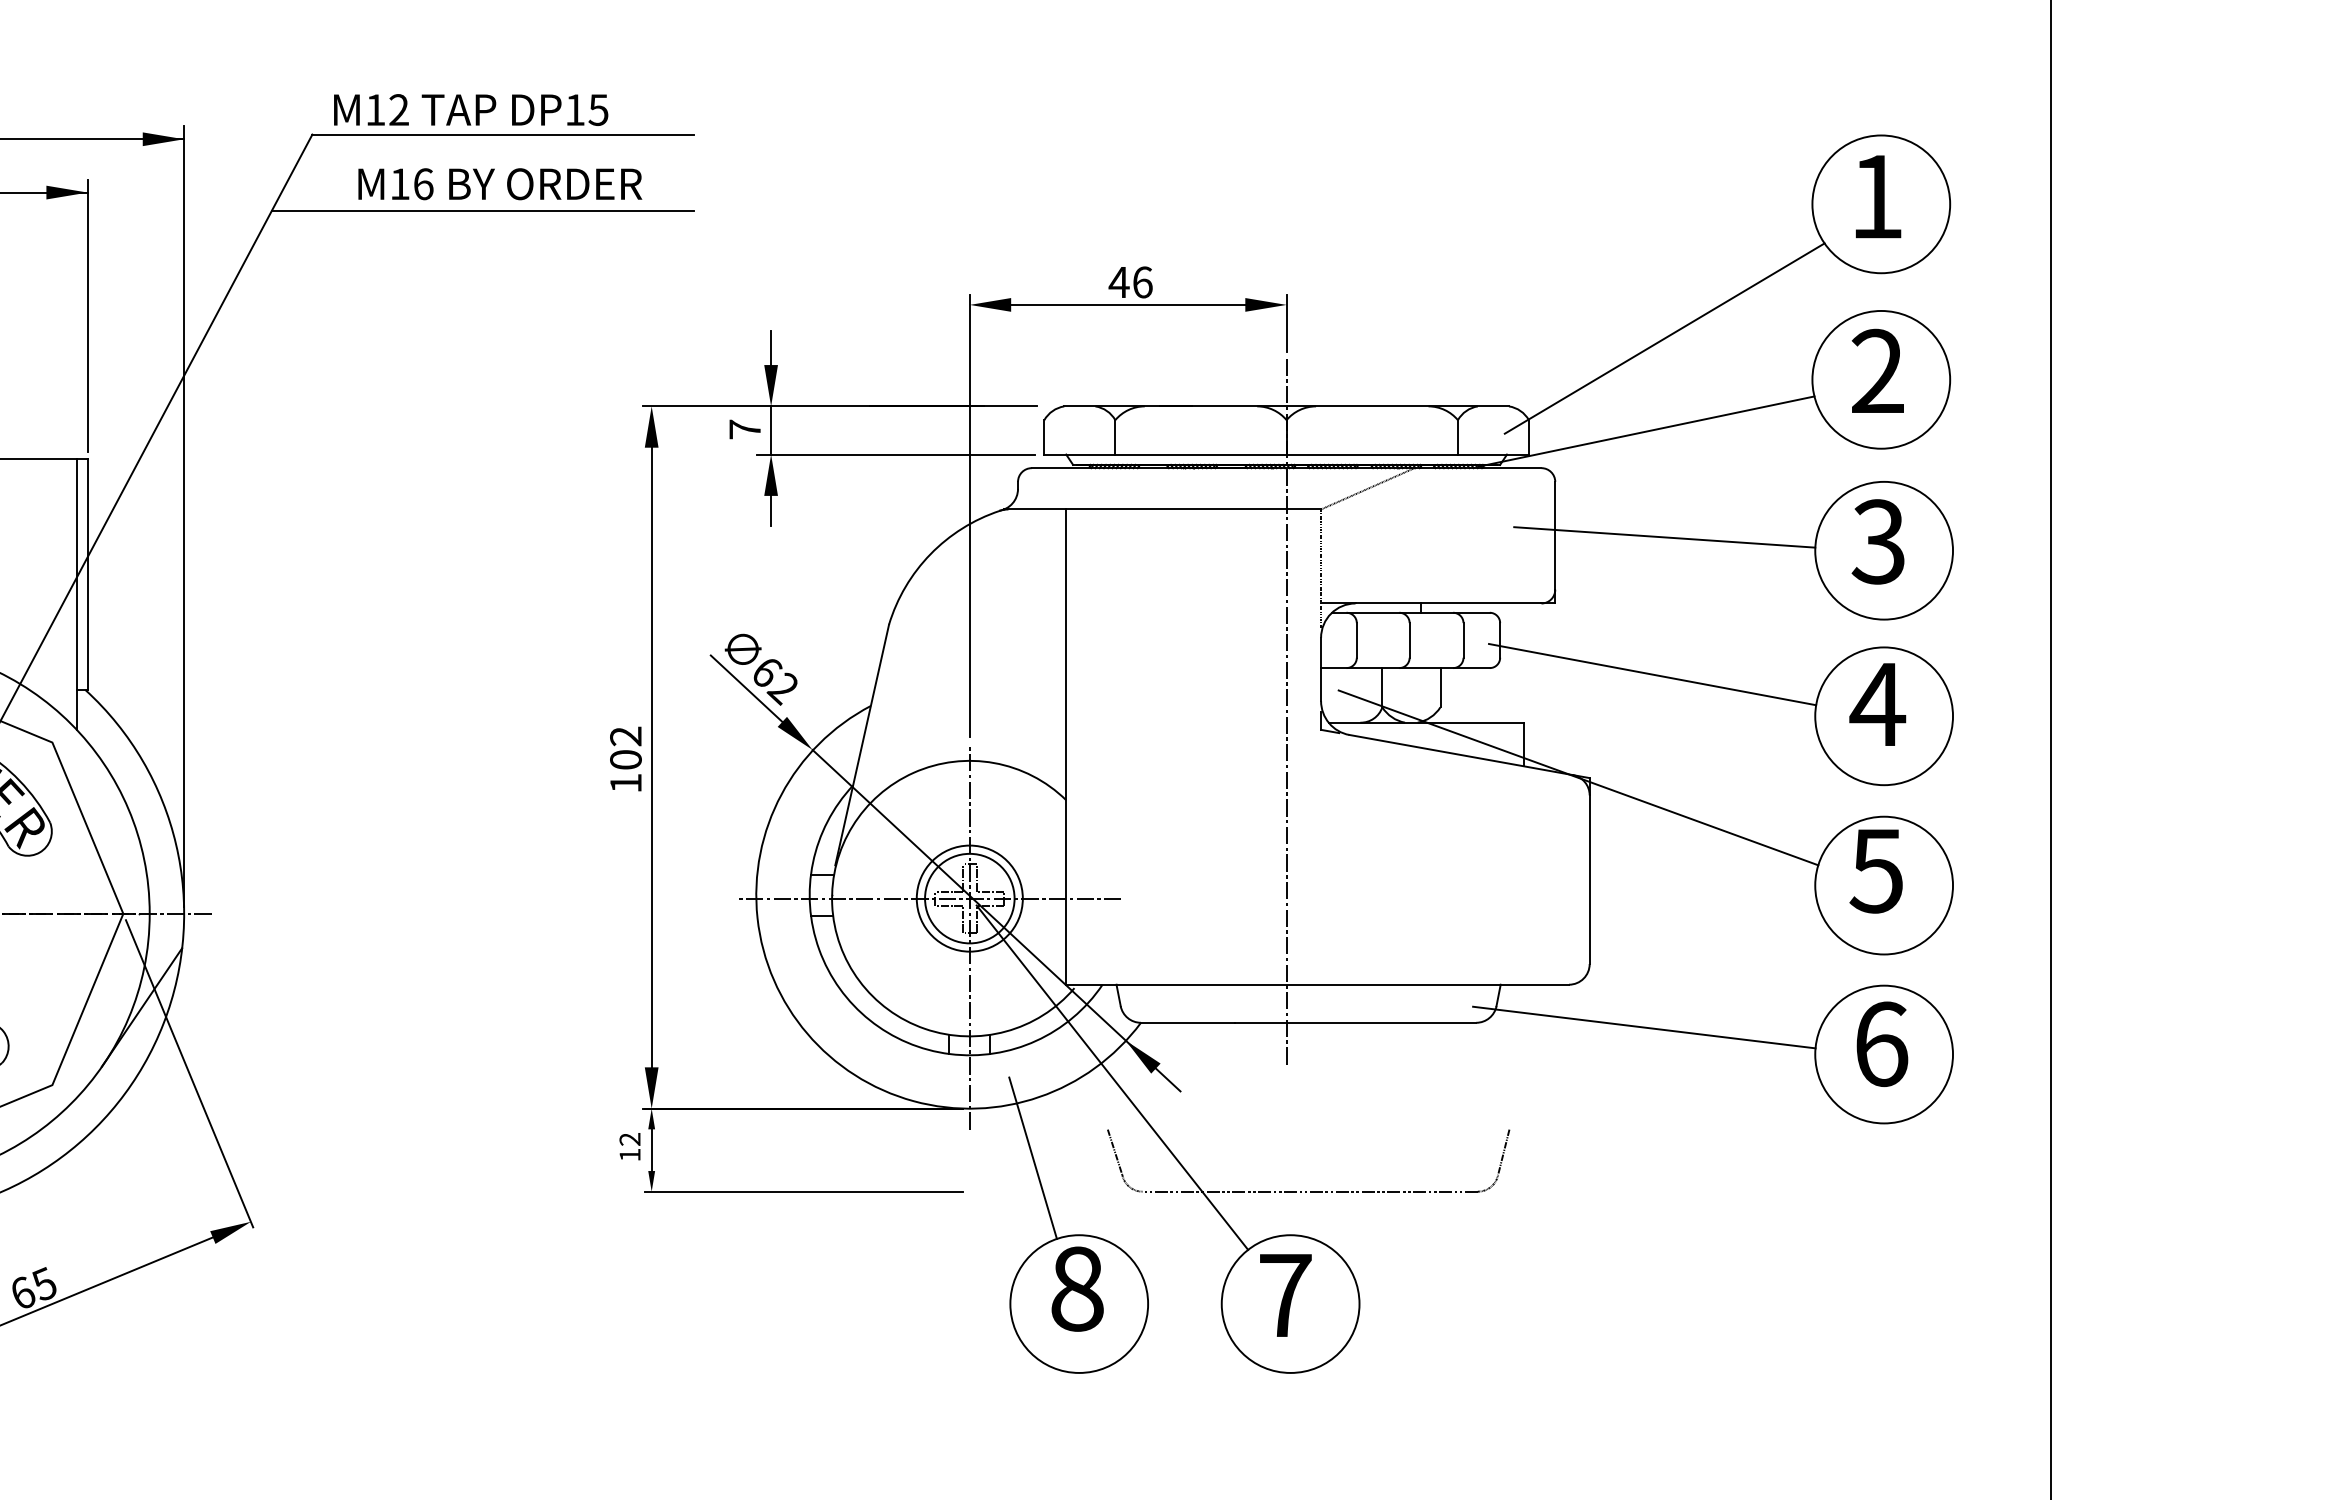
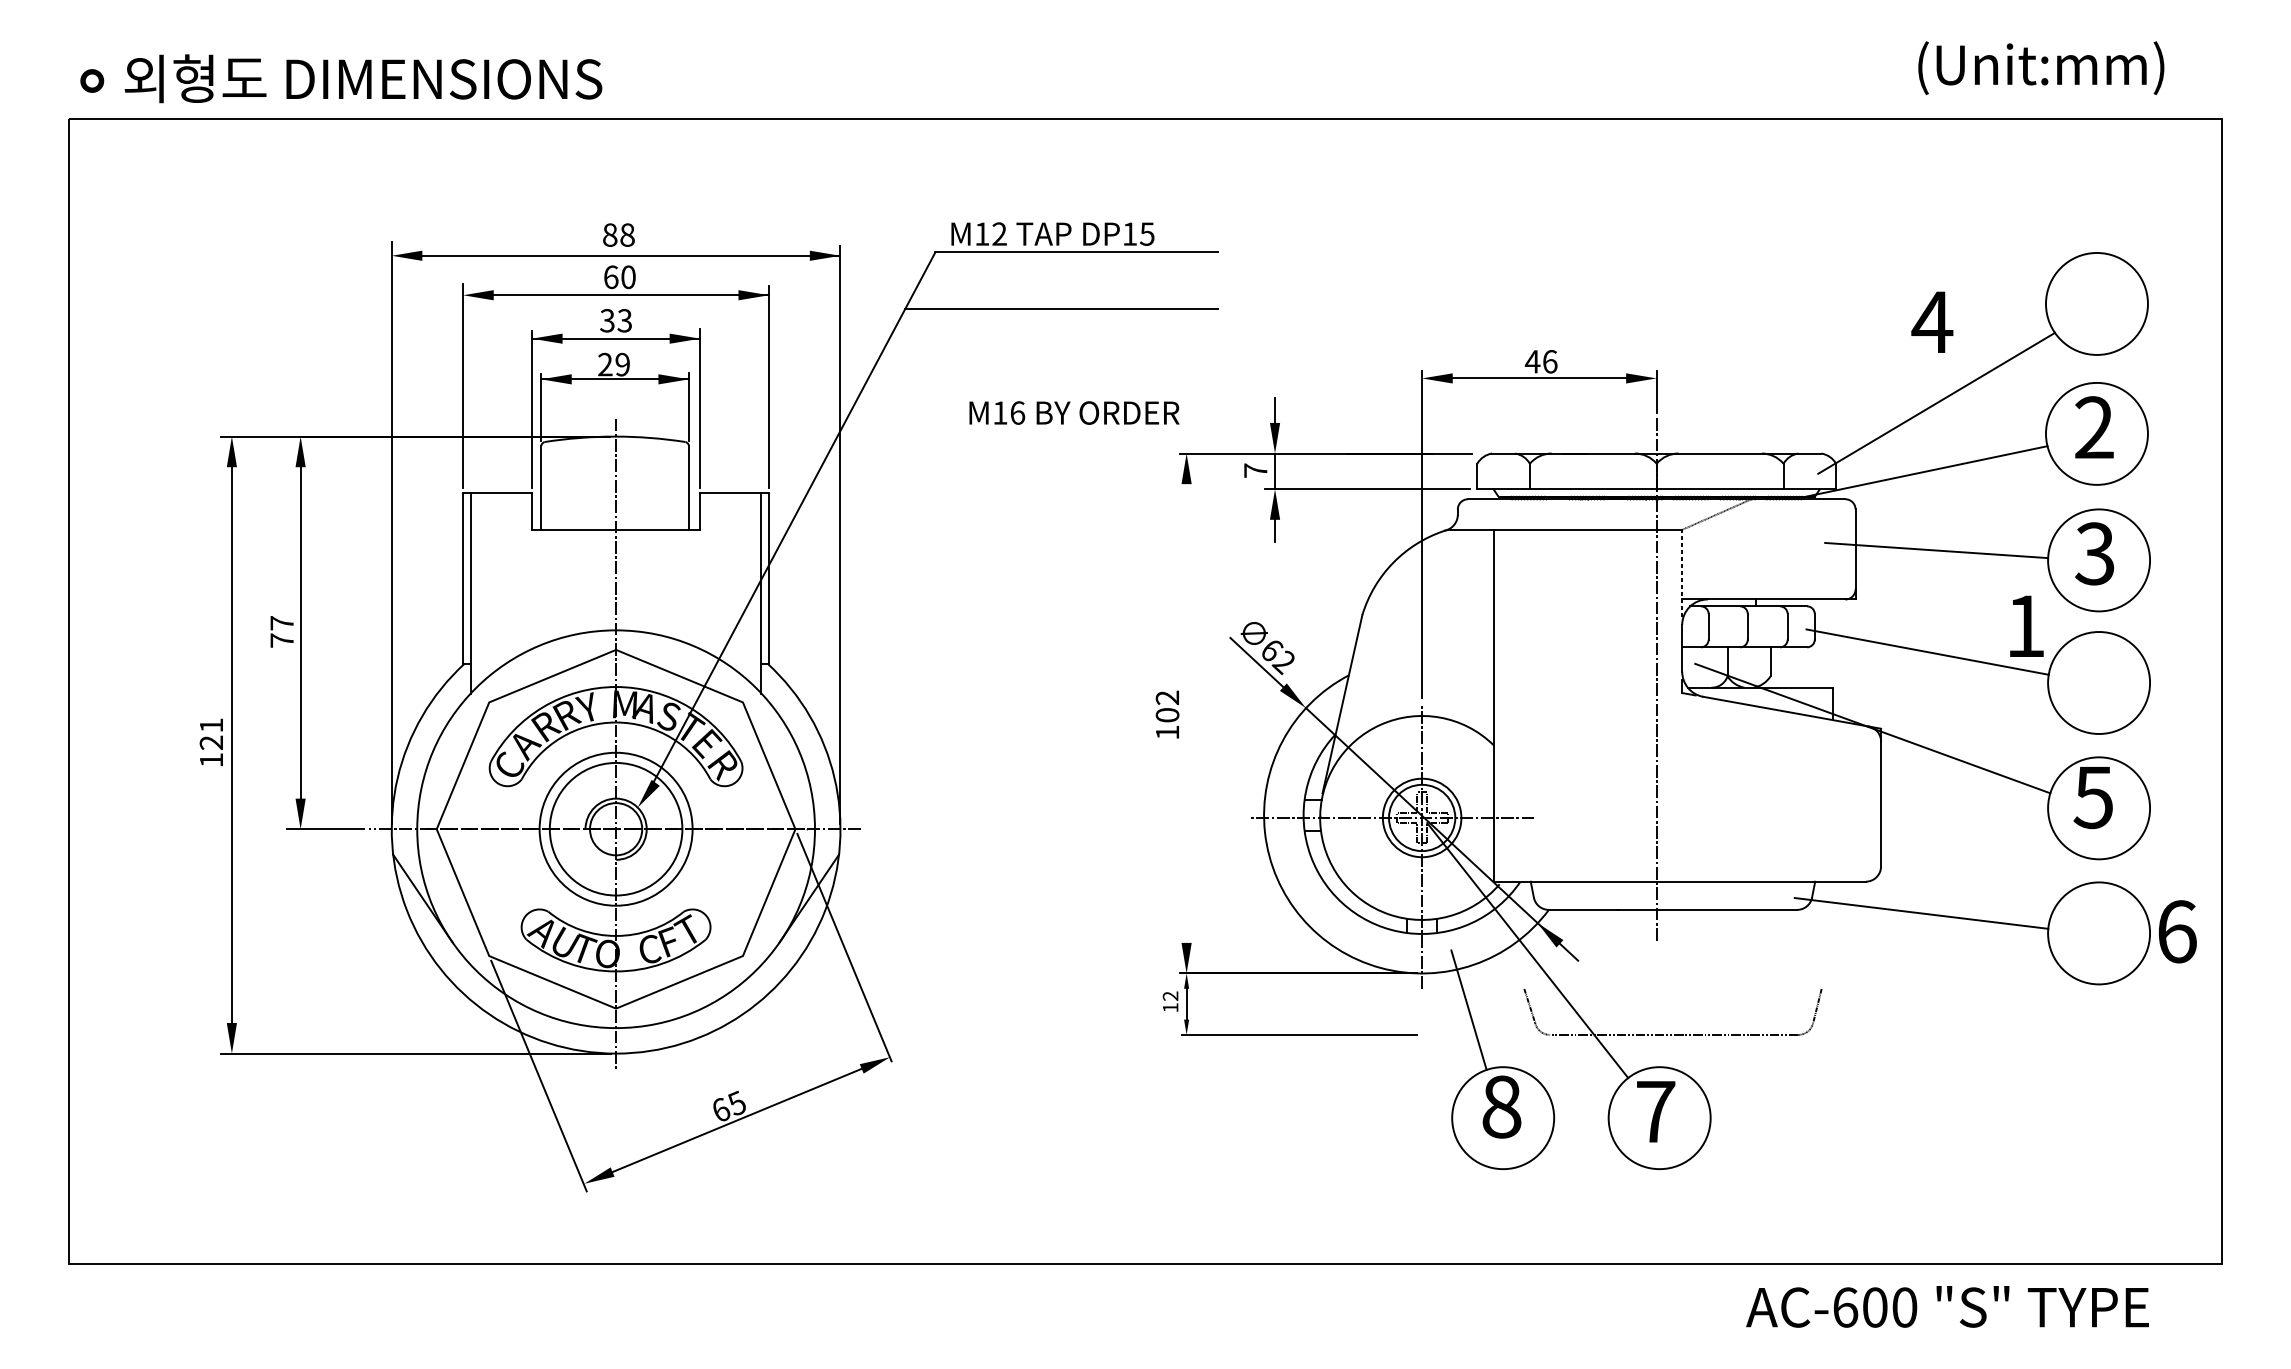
text: (500, 183) -> (1074, 412), moved
text: (1877, 195) -> (2026, 625), moved
text: (1877, 703) -> (1932, 321), moved
line: (651, 757) -> (1186, 713), removed
text: (1882, 1043) -> (2177, 931), moved

